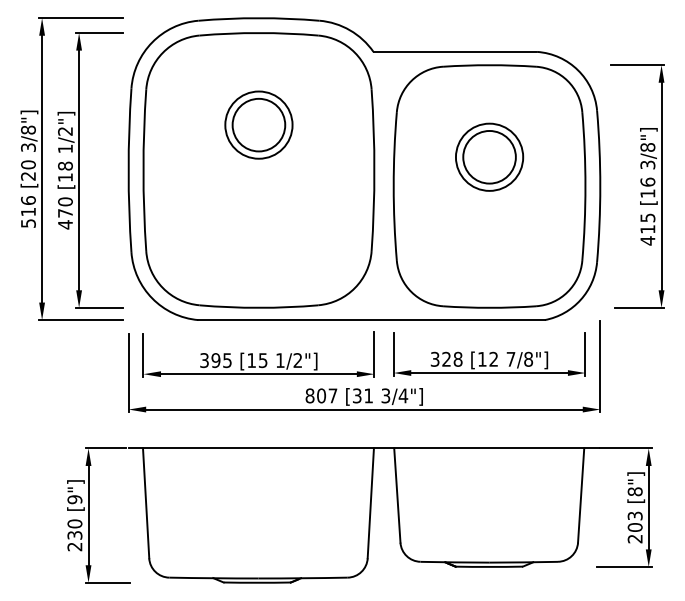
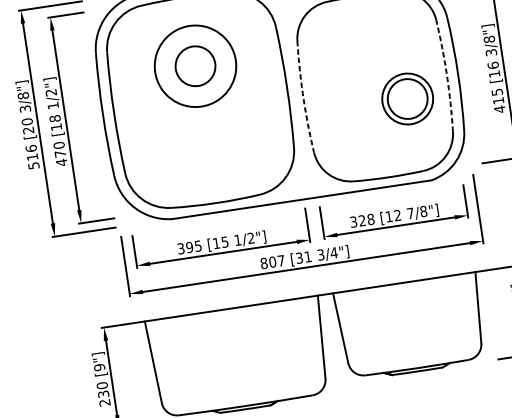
circle: (258, 124) -> (195, 65), size x1.6
part: (489, 156) -> (407, 98), moved
arc: (393, 186) -> (303, 97), solid -> dashed
arc: (585, 186) -> (447, 75), solid -> dashed

